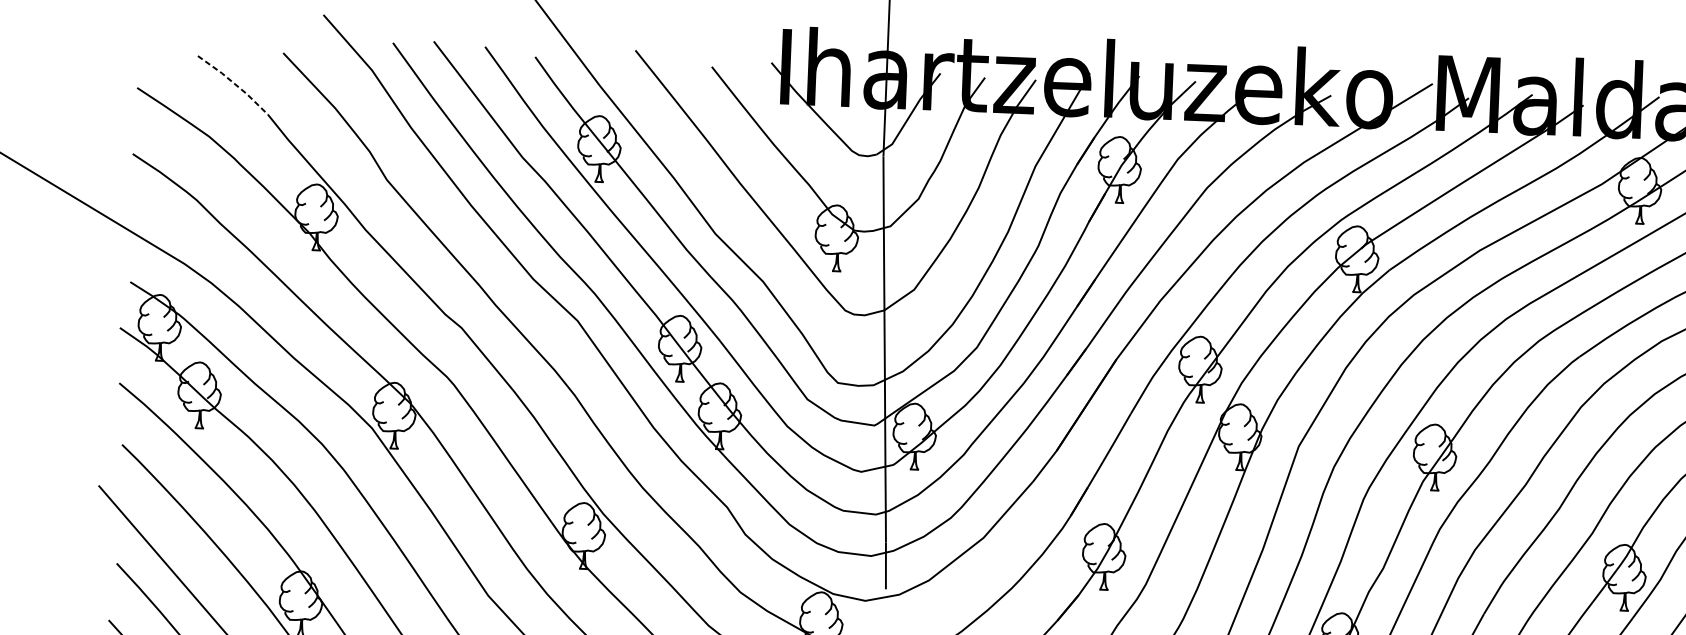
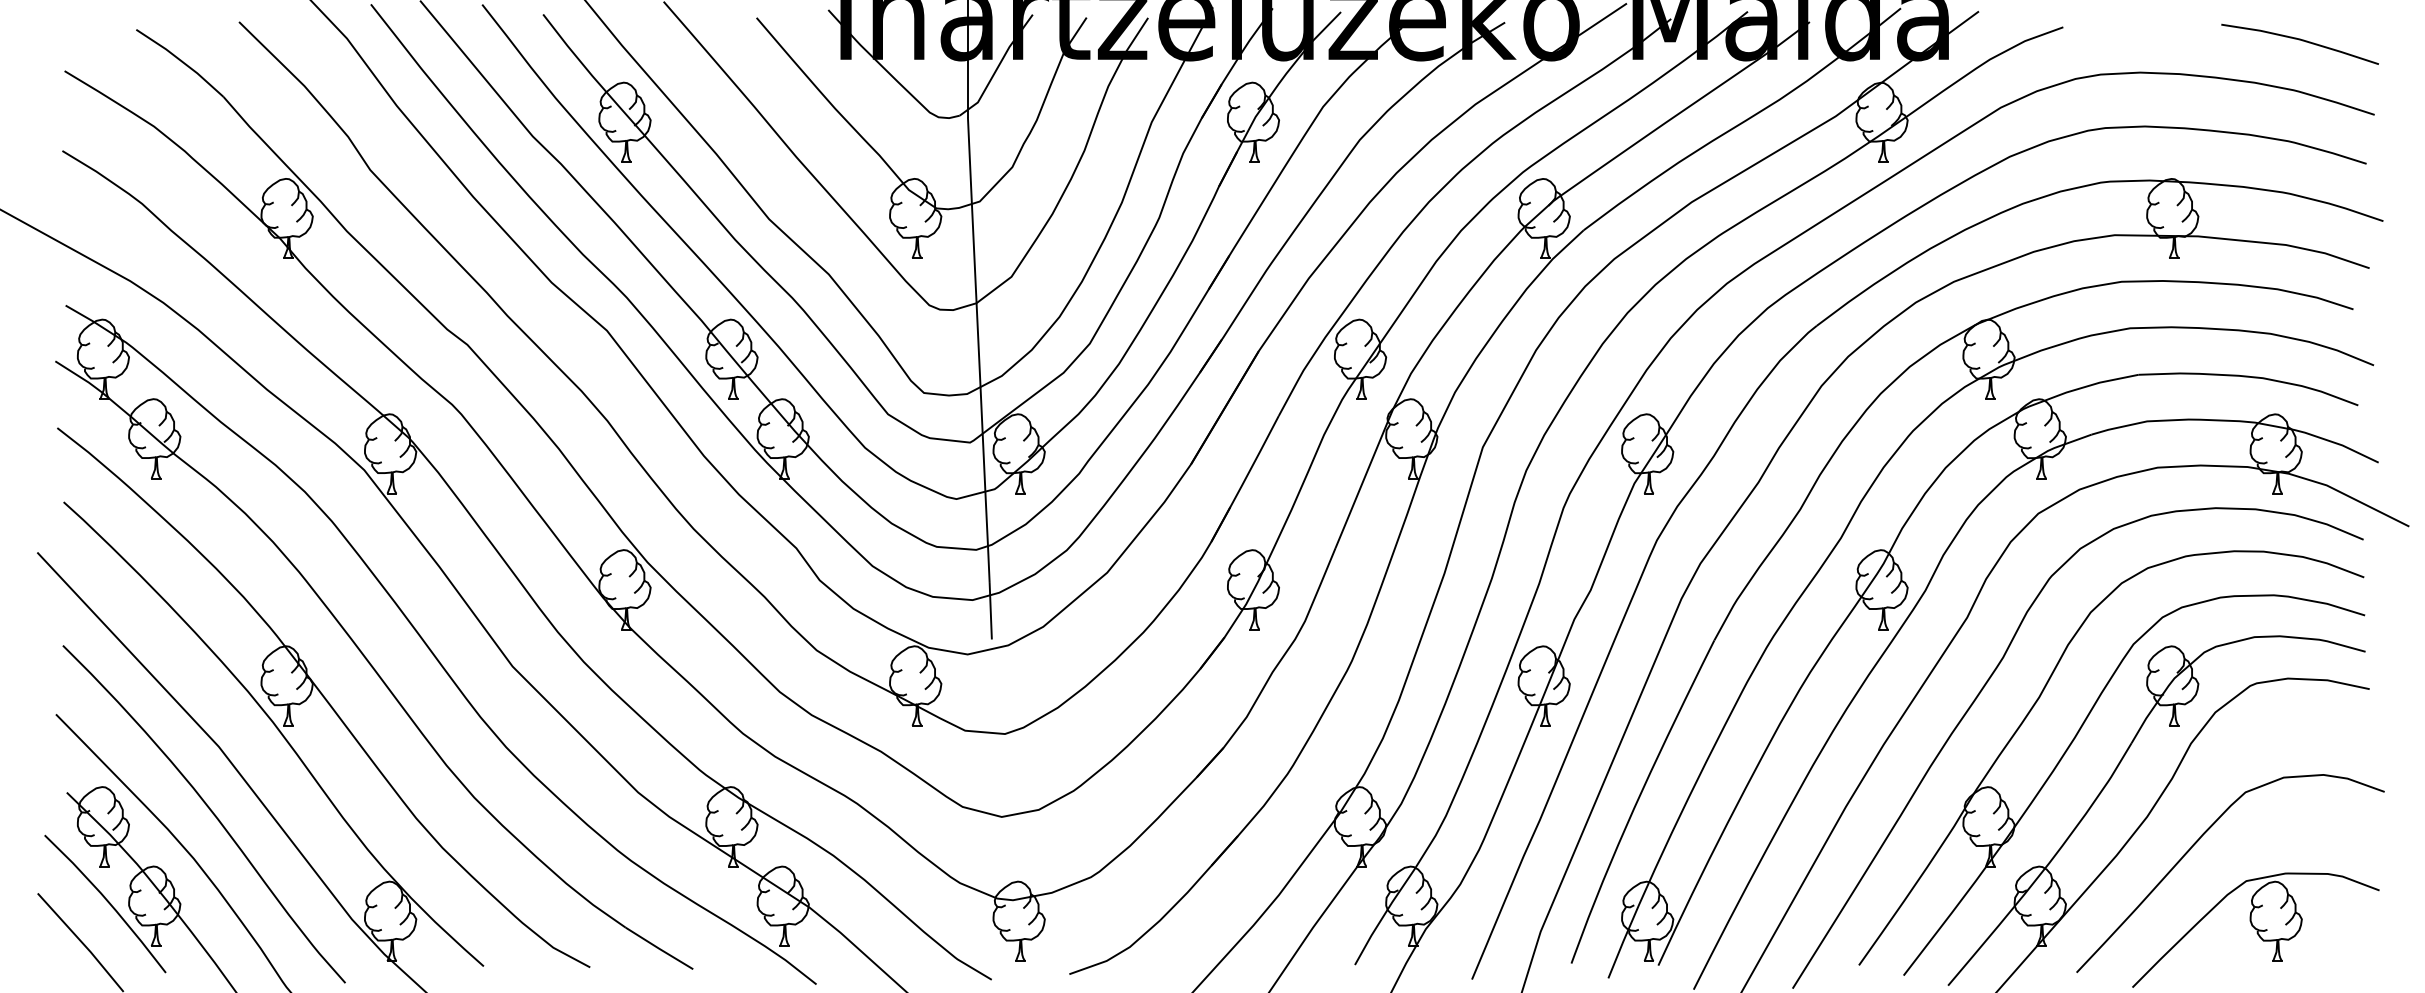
line: (234, 83) -> (181, 61), dashed -> solid

